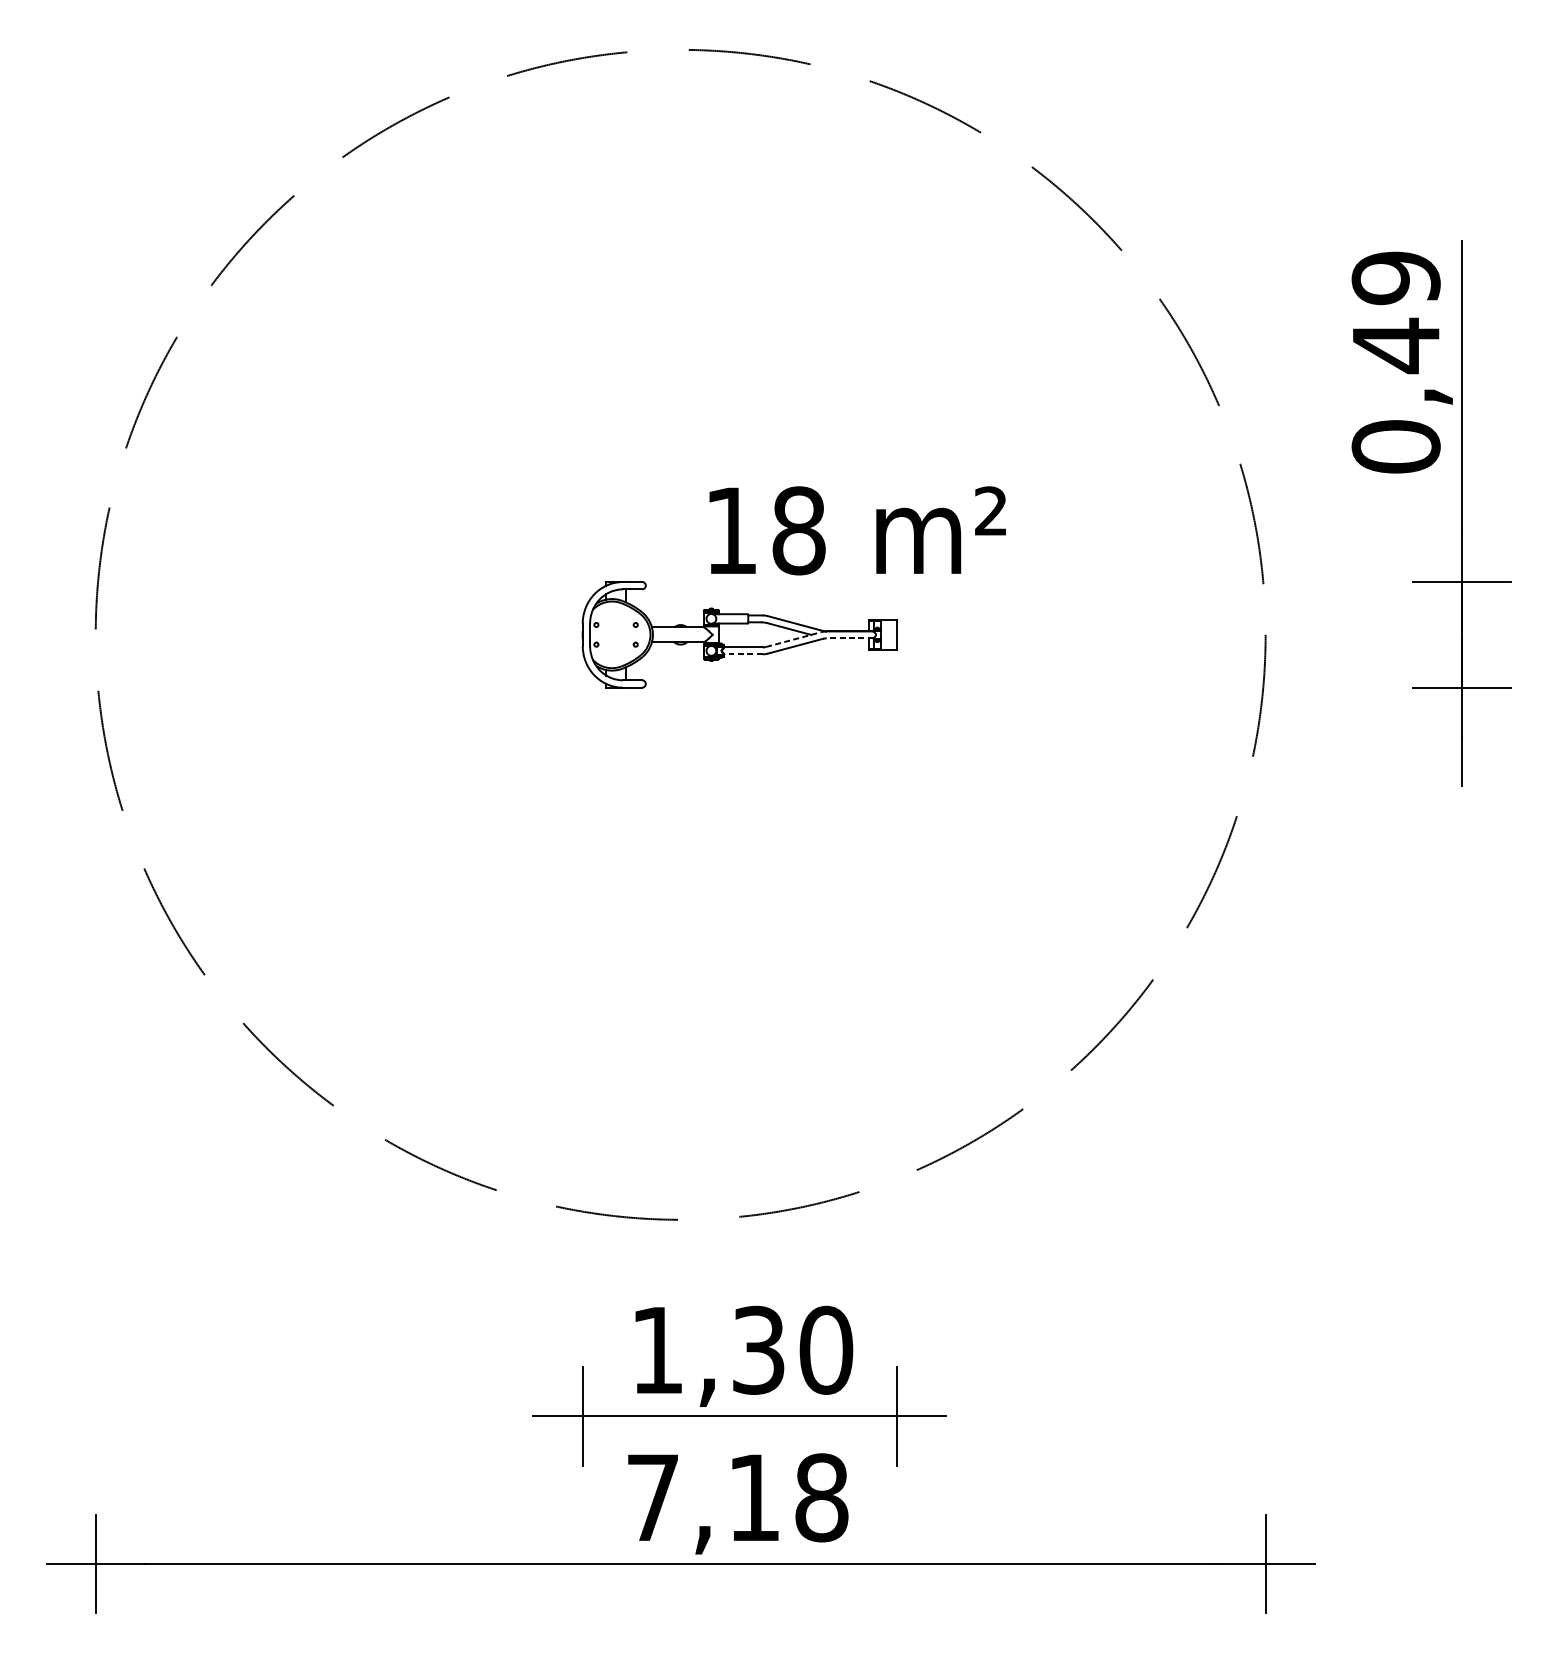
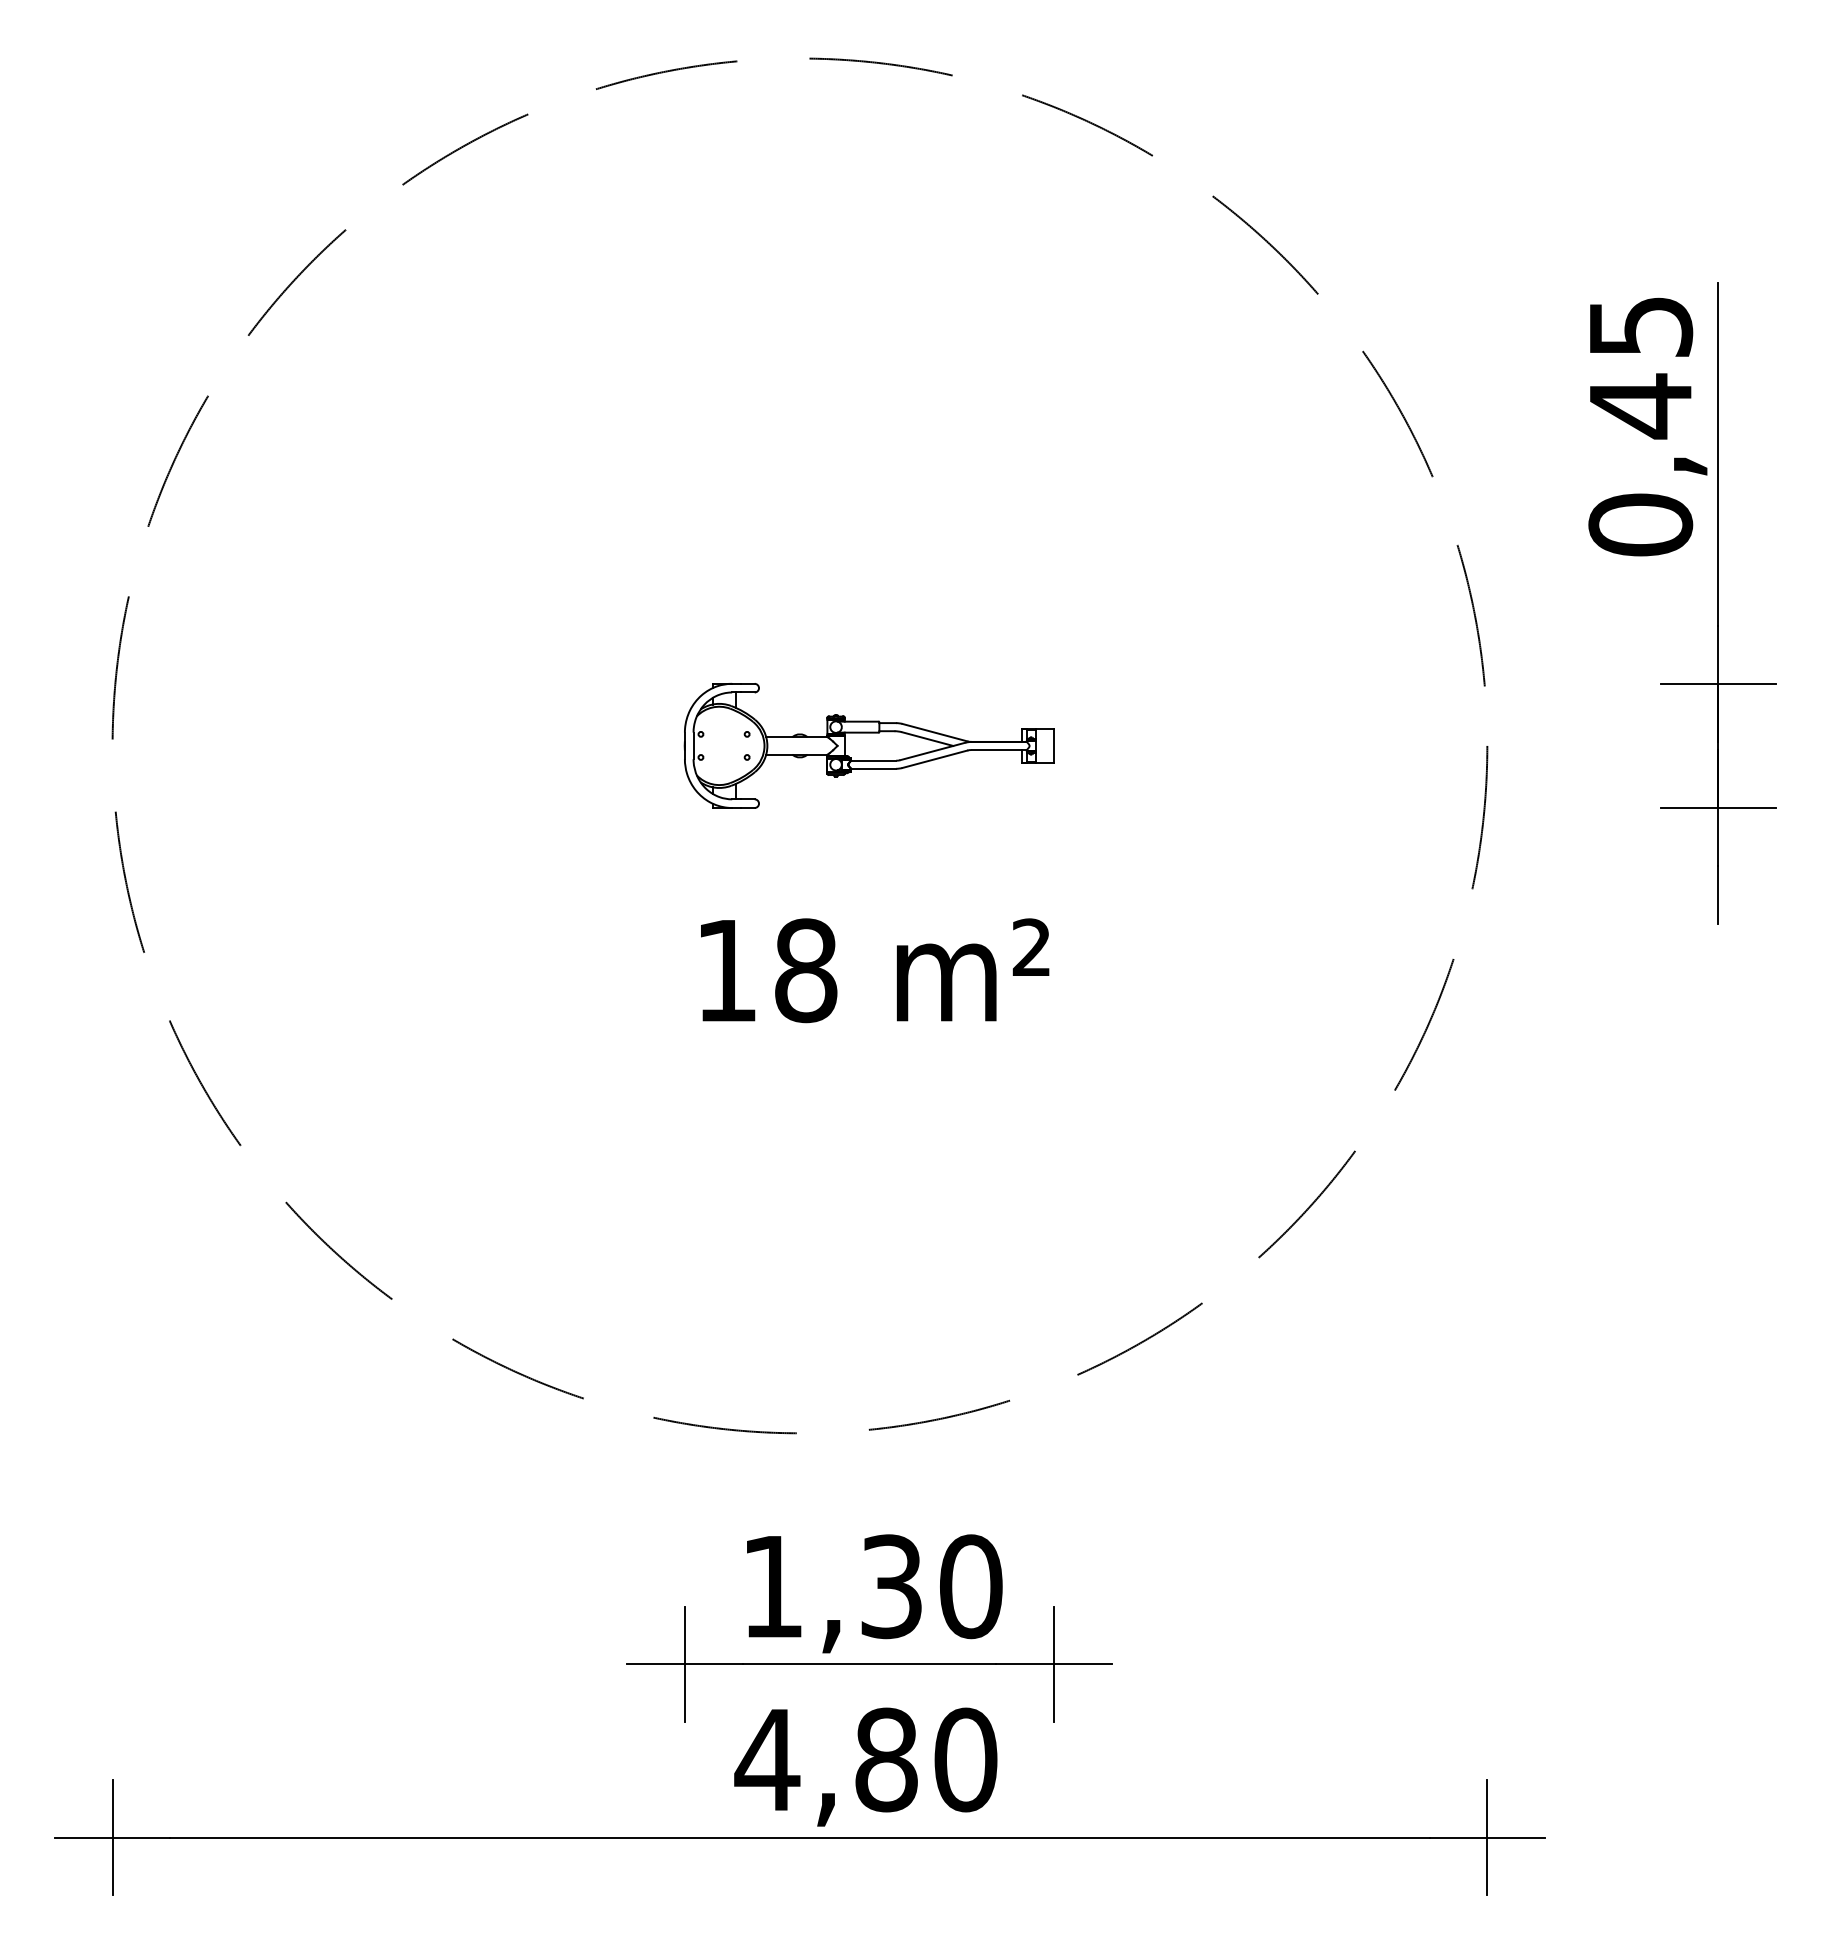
text: (1395, 277) -> (1640, 326), 0,49 -> 0,45
text: (858, 530) -> (875, 970), moved
line: (850, 638) -> (999, 750), dashed -> solid
line: (793, 639) -> (932, 751), dashed -> solid
line: (743, 654) -> (873, 768), dashed -> solid
text: (736, 1497) -> (865, 1759), 7,18 -> 4,80

